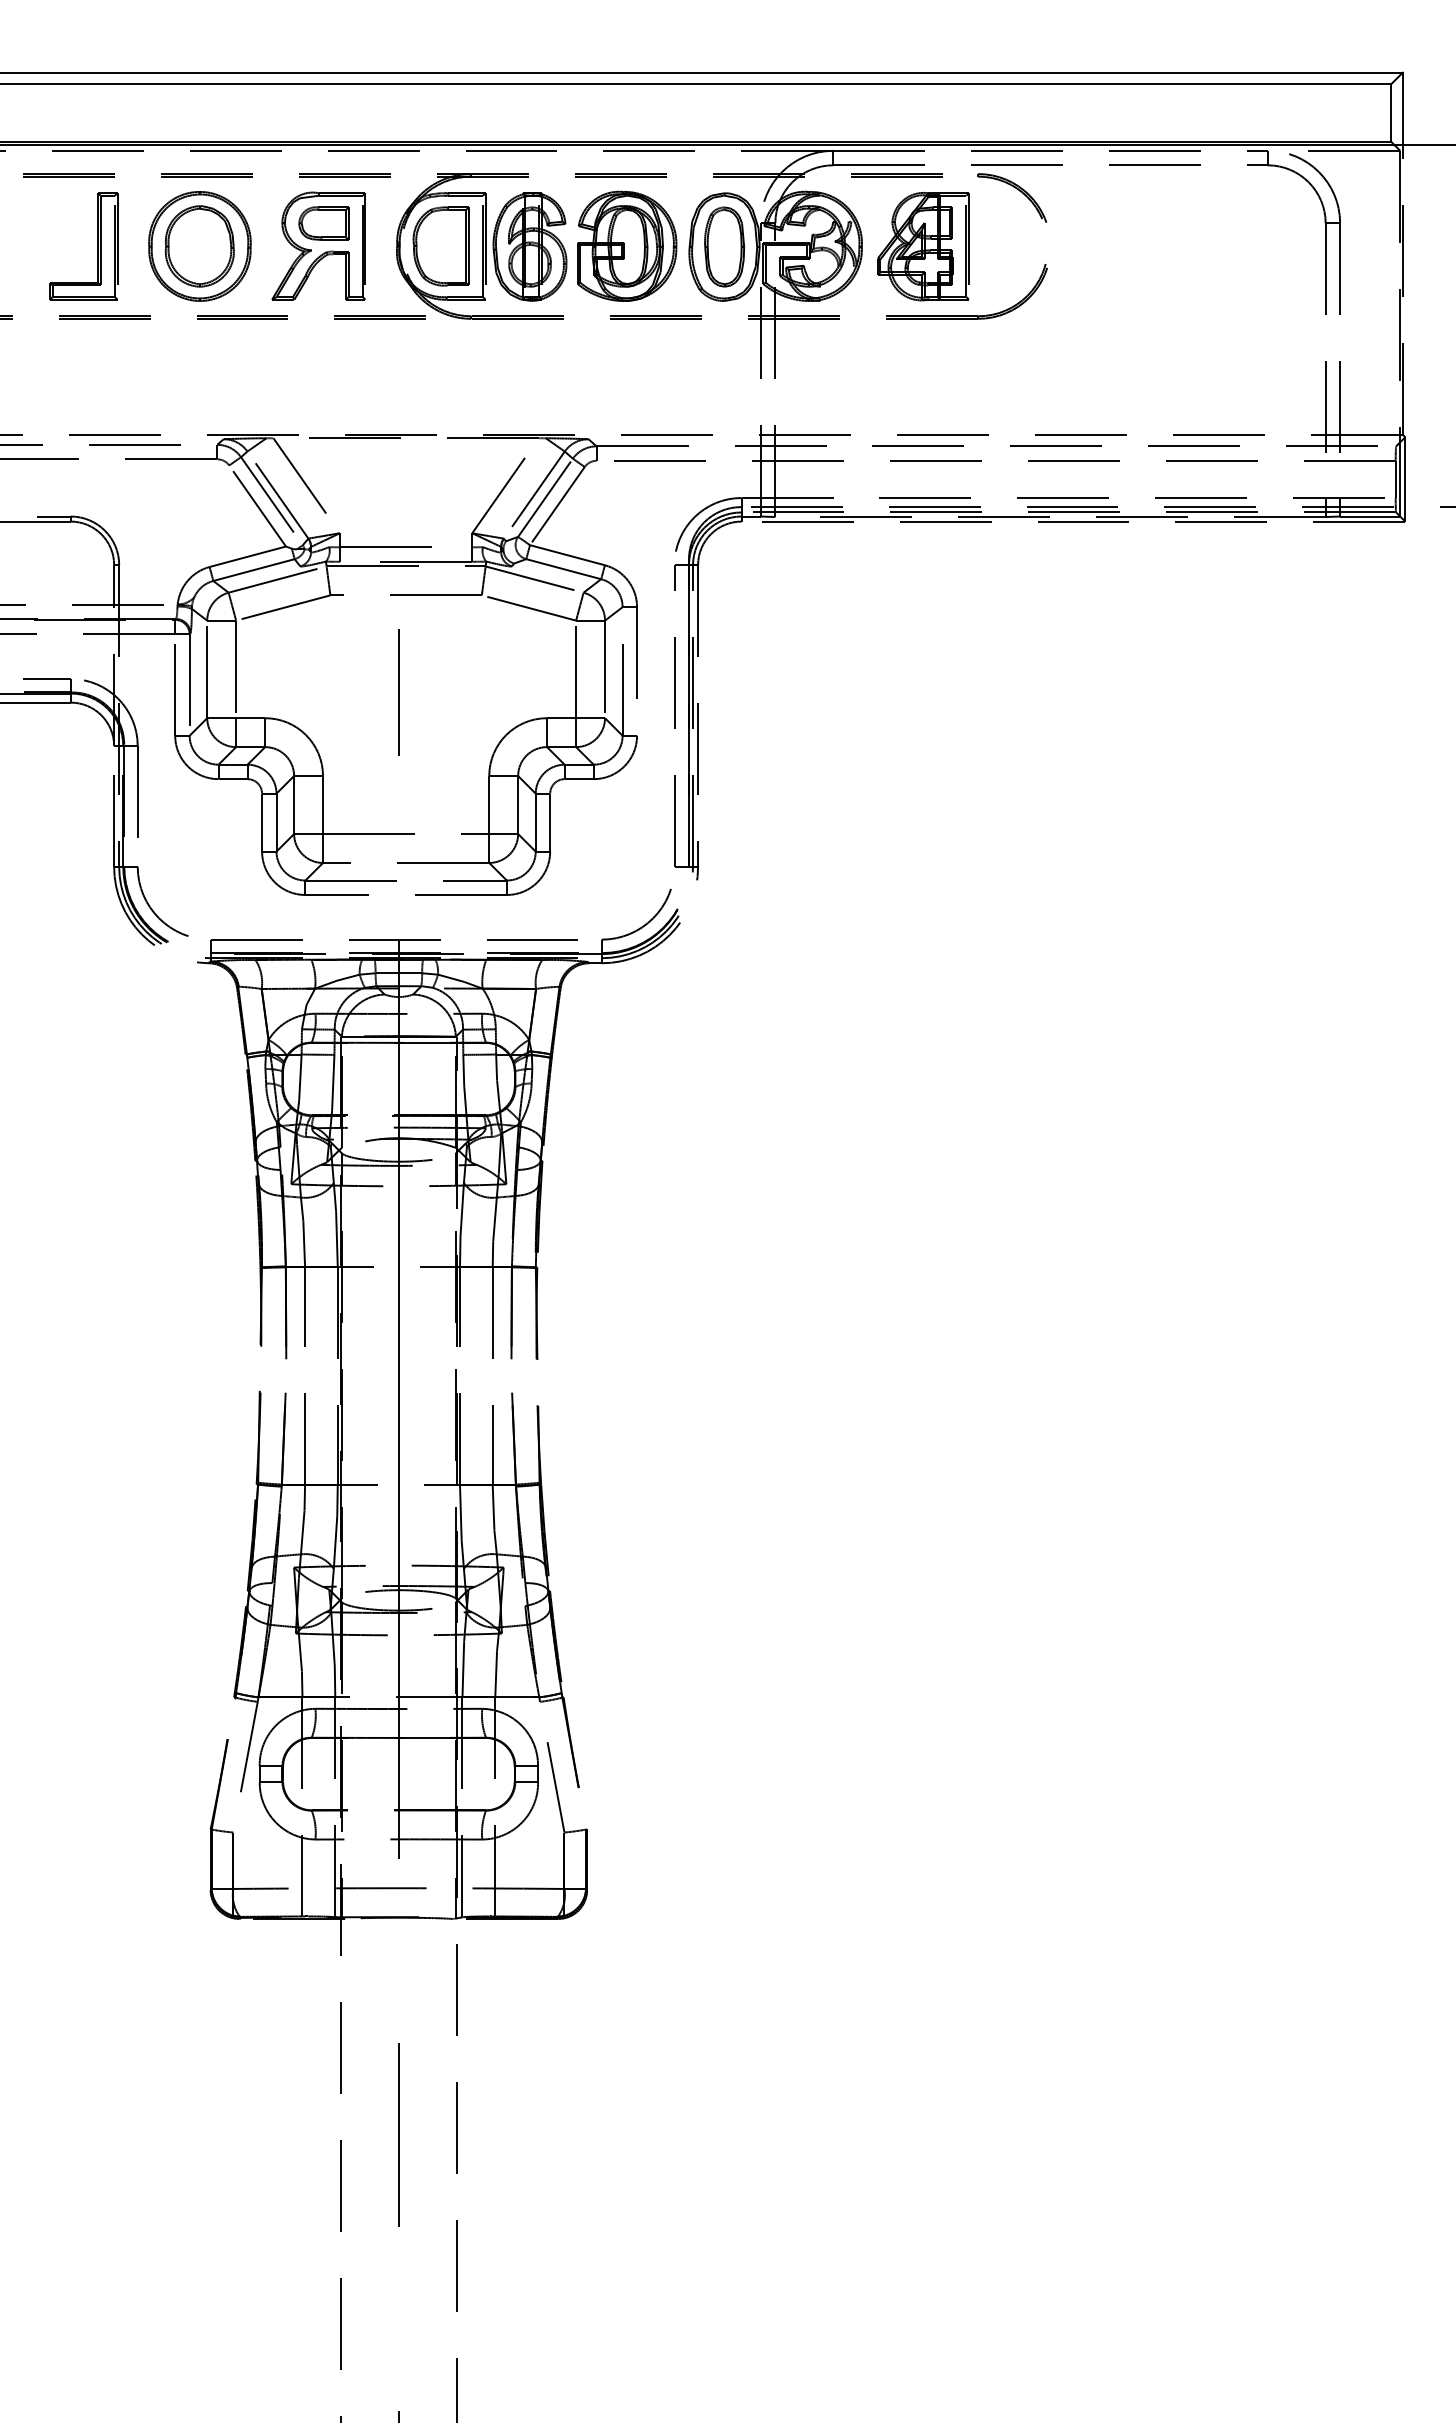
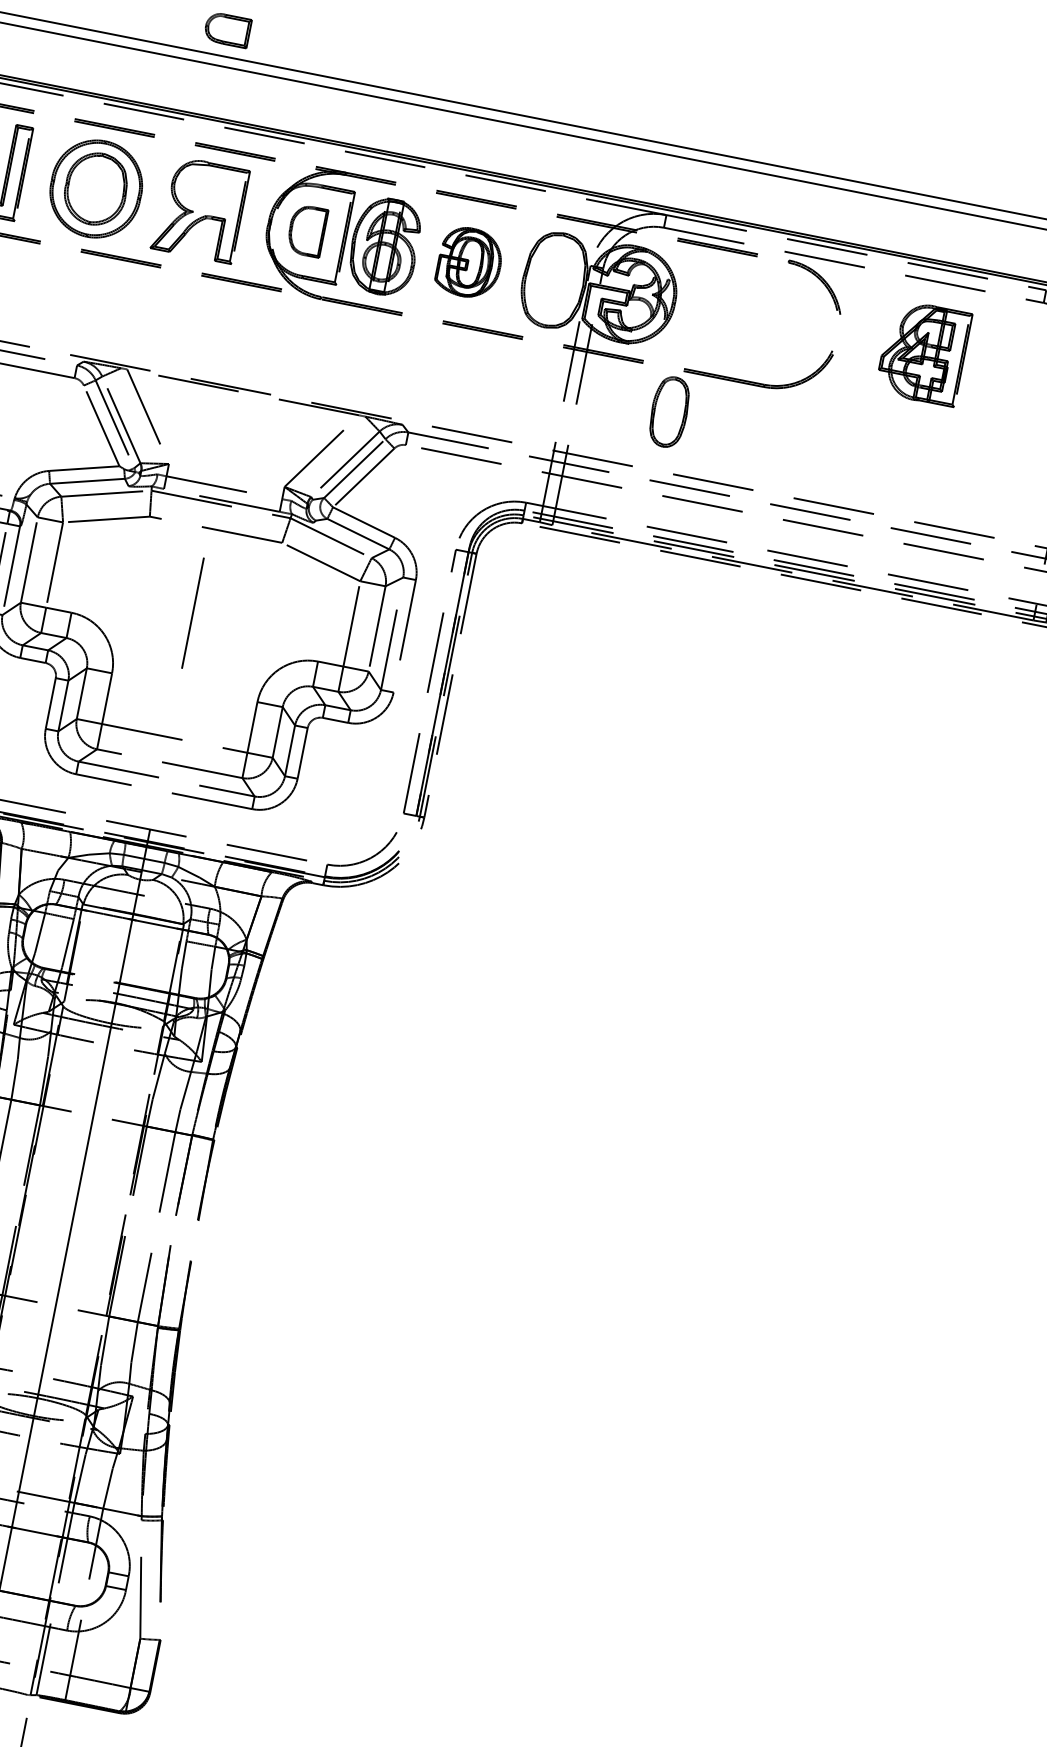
part: (323, 223) -> (227, 29), moved
part: (627, 245) -> (470, 262), size x0.7
part: (440, 246) -> (306, 230), size x0.7
part: (724, 246) -> (669, 411), moved
part: (923, 246) -> (923, 352), moved

